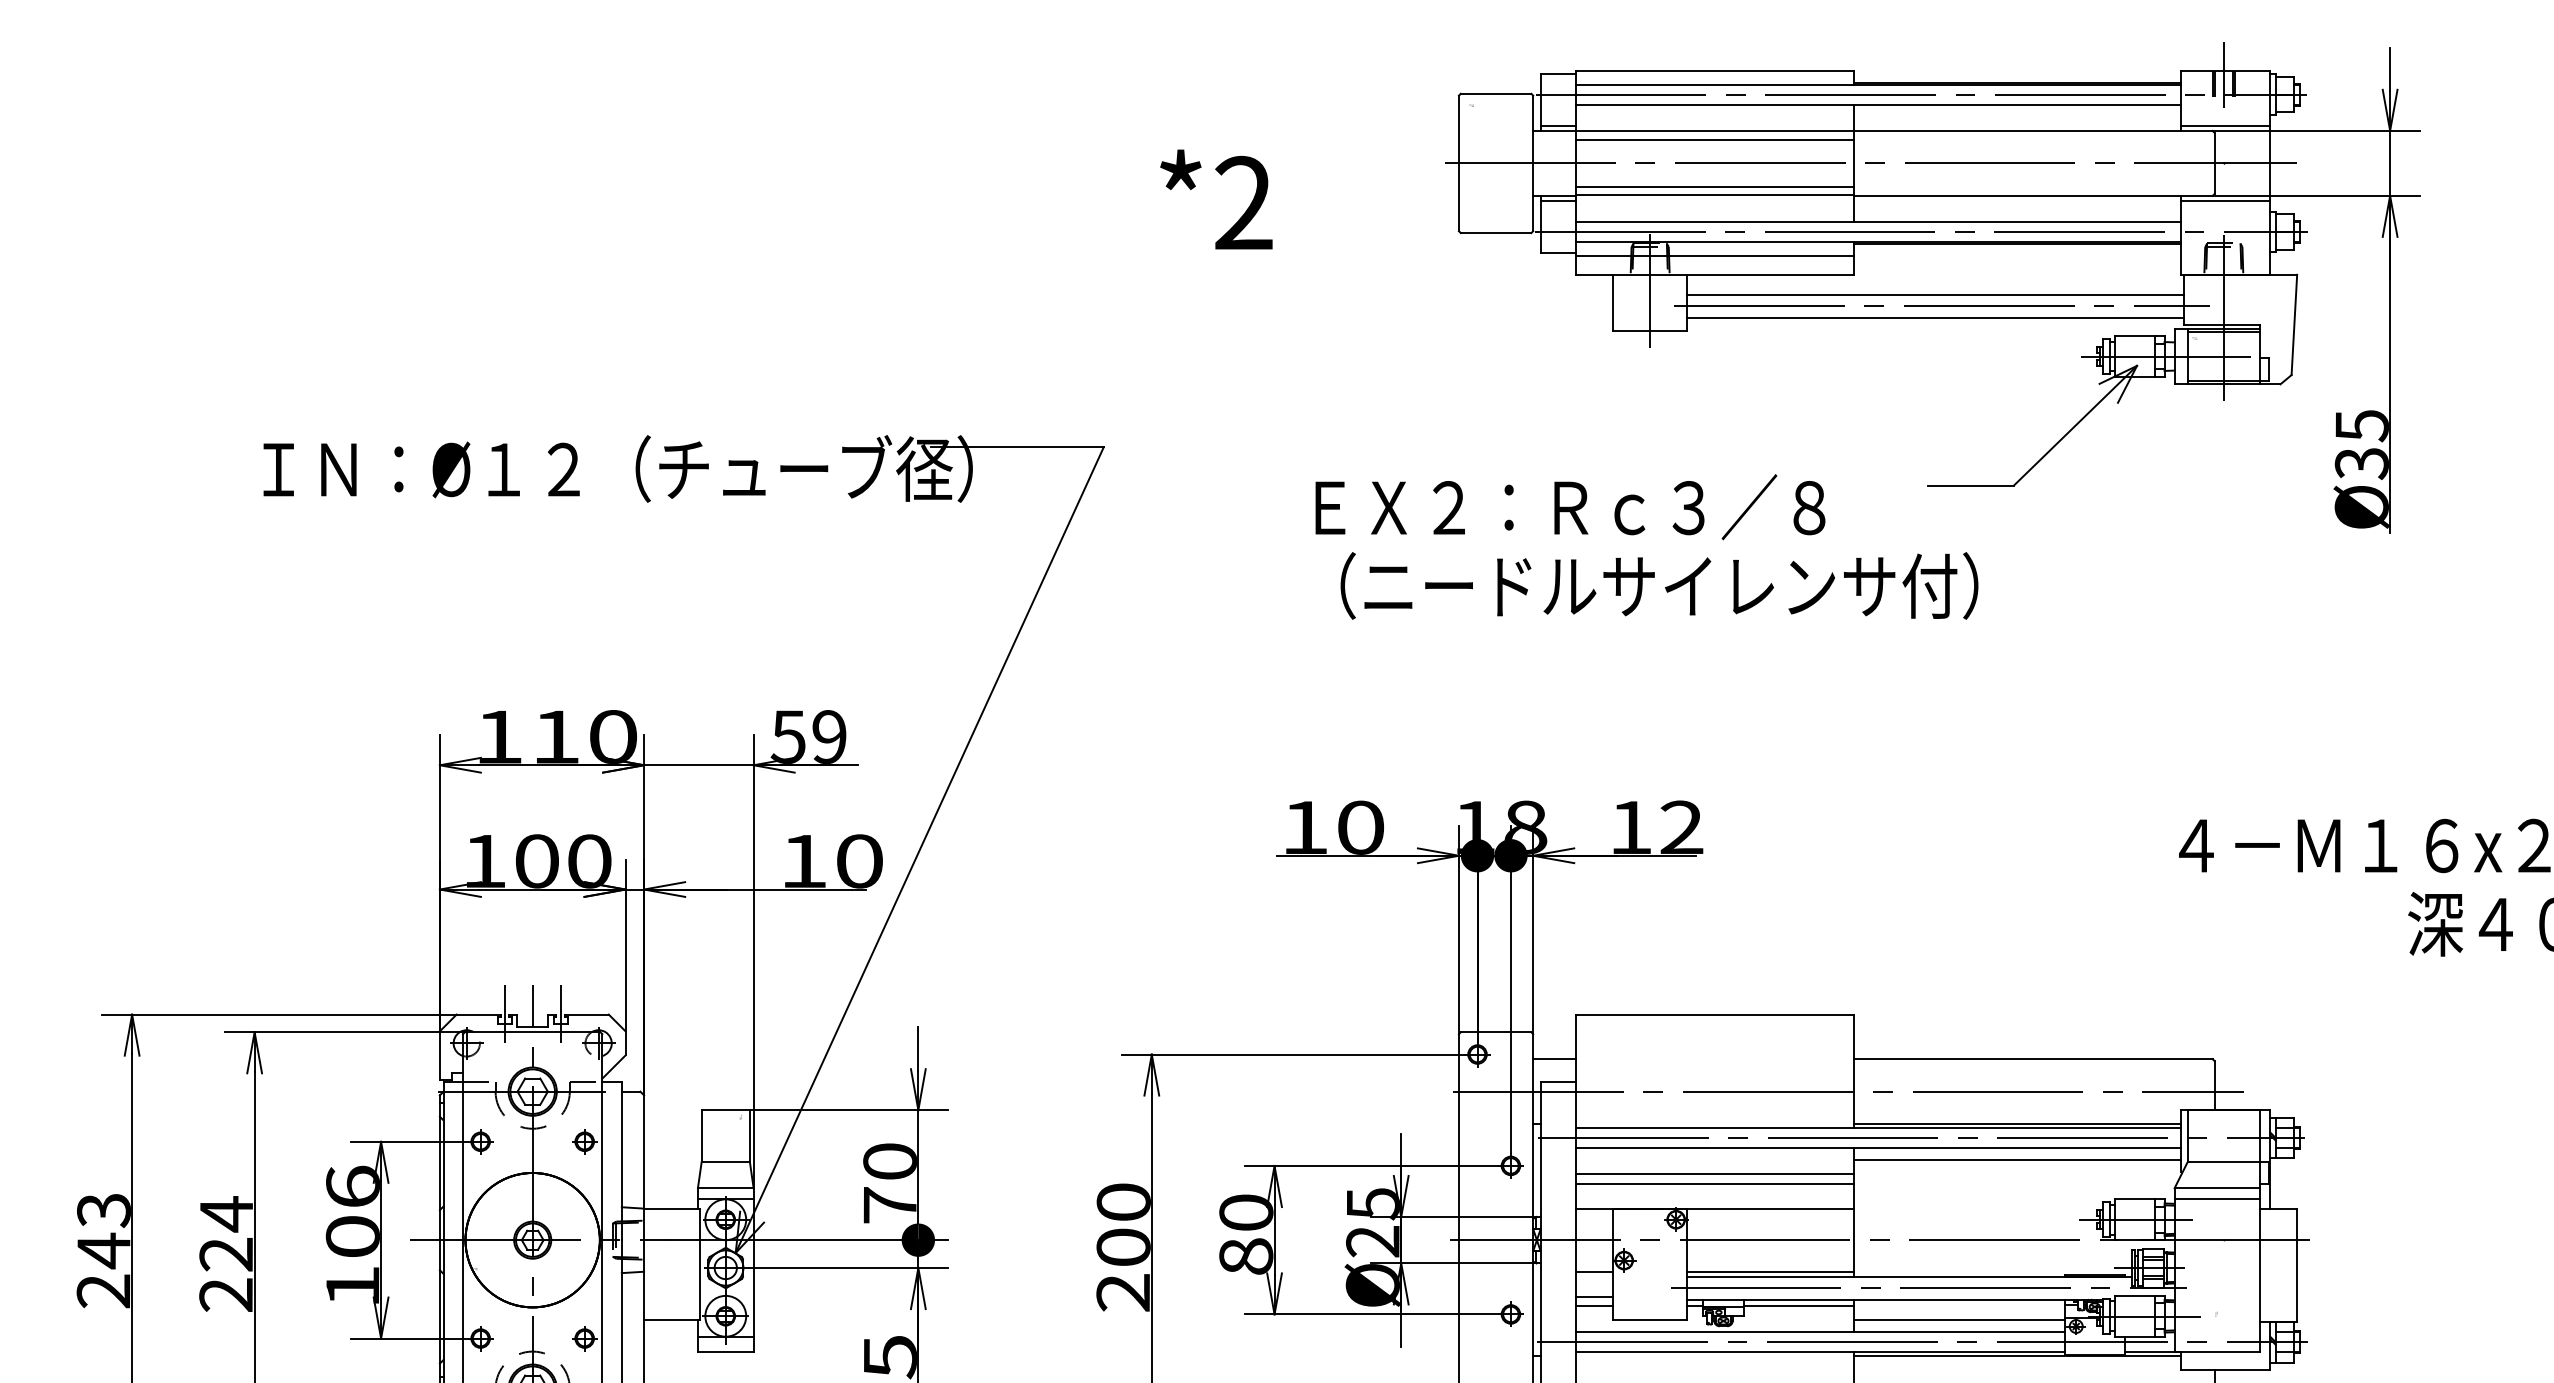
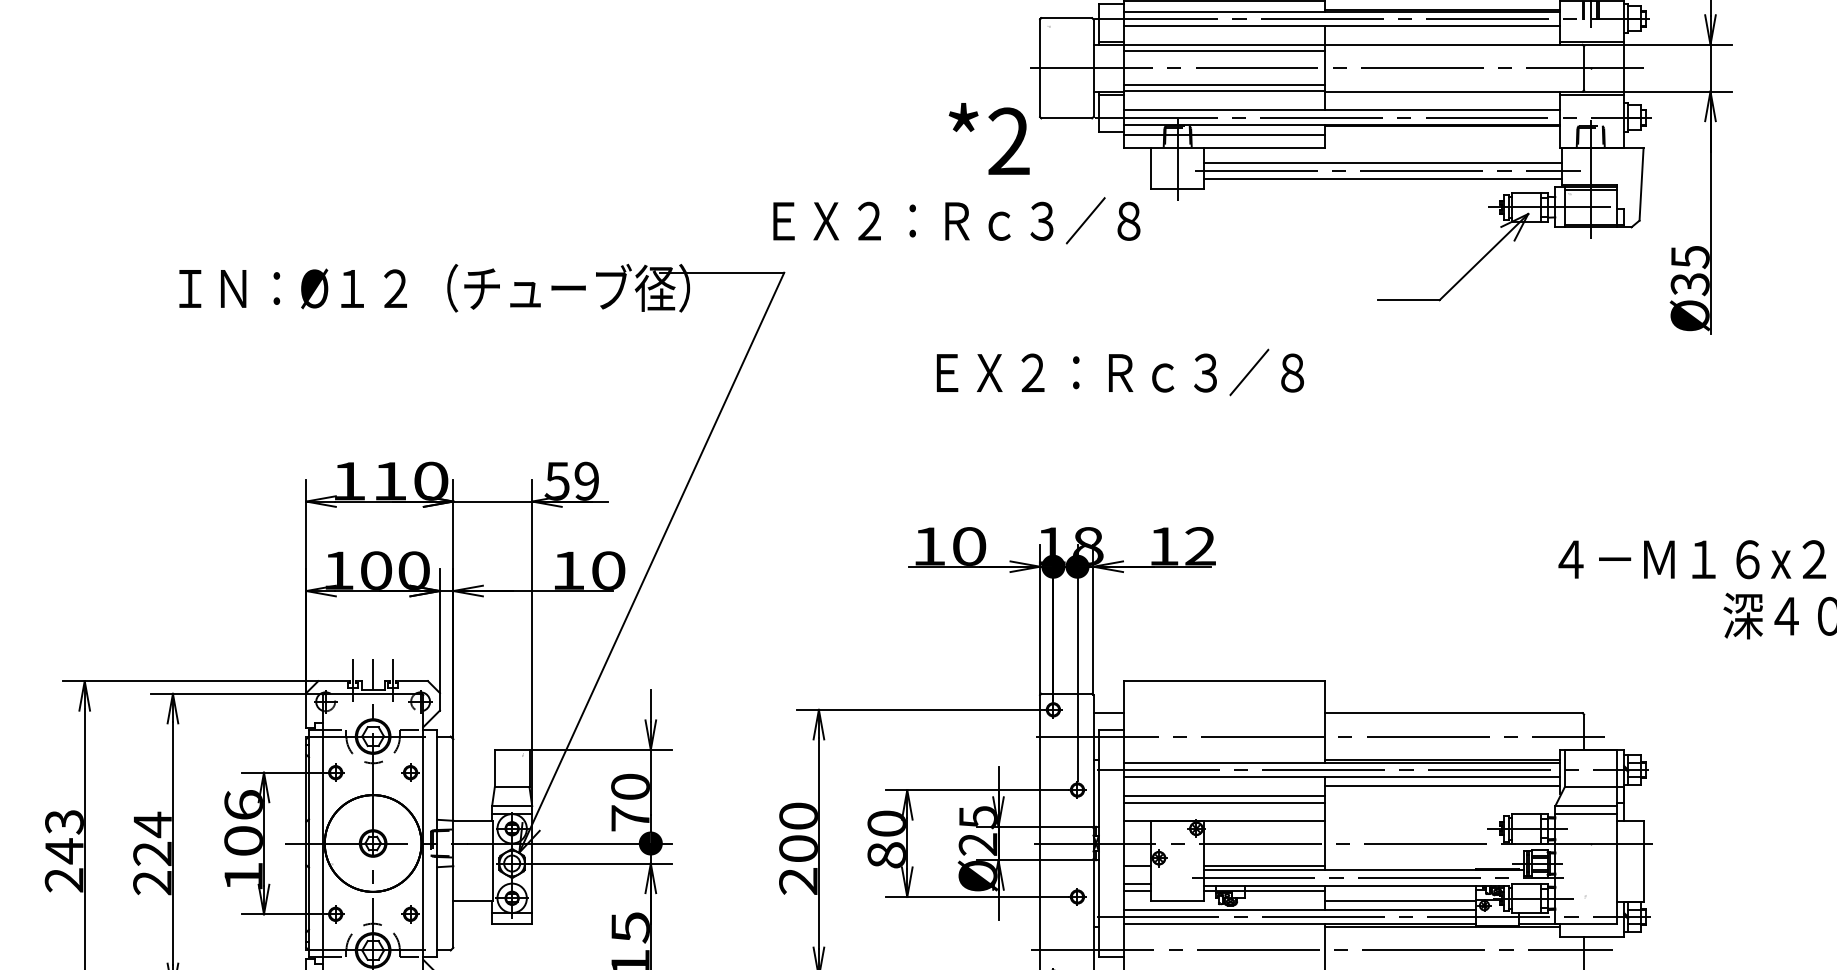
text: (1216, 199) -> (989, 138), moved
text: (1570, 507) -> (956, 220), moved
text: (1646, 585) -> (1175, 372), （ニードルサイレンサ付） -> ＥＸ２：Ｒｃ３／８

